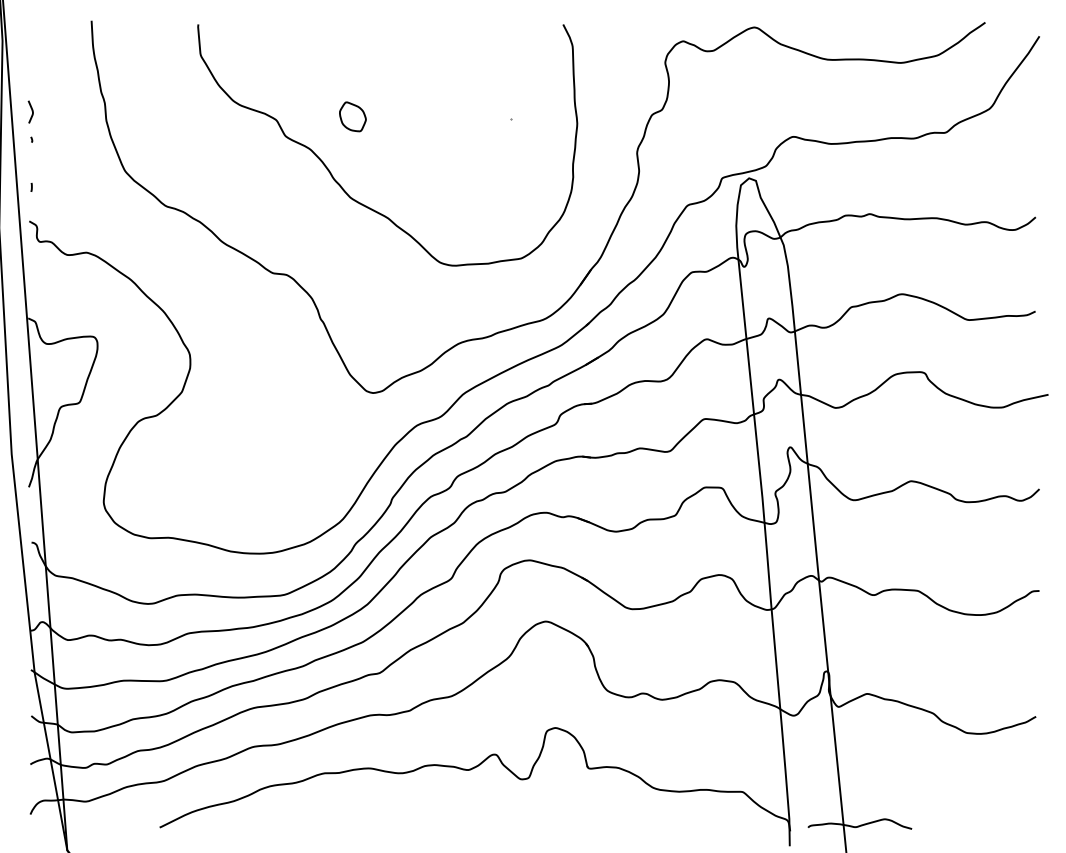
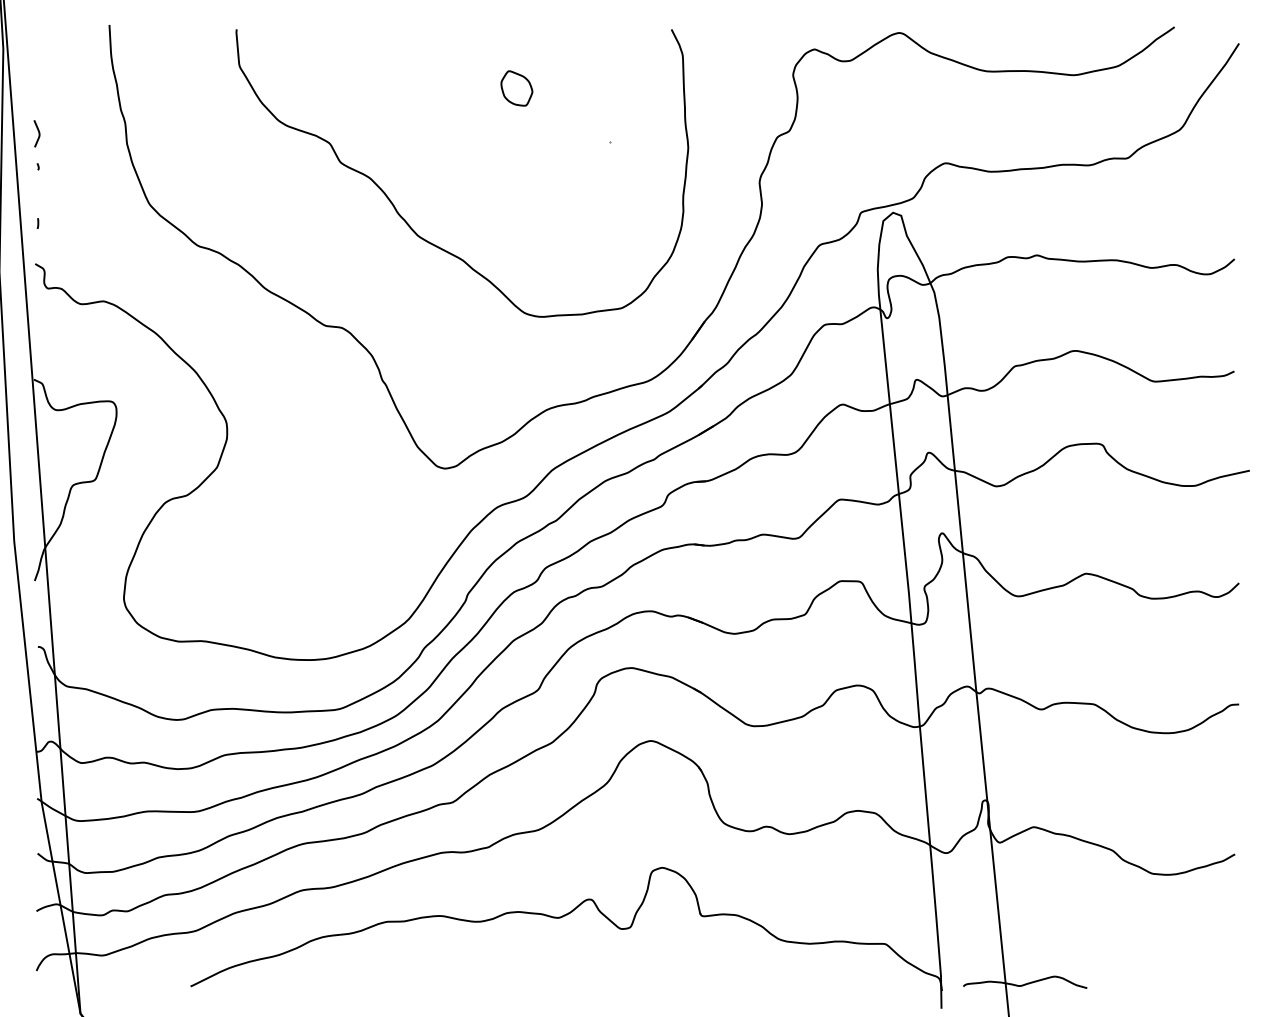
part: (352, 116) -> (516, 88), moved

